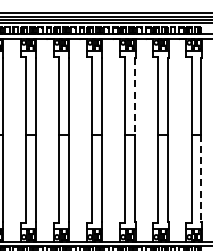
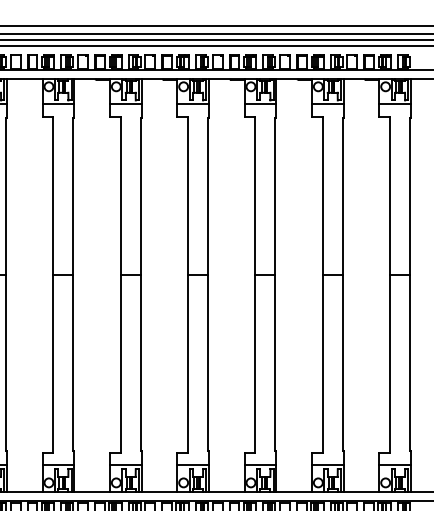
line: (135, 96) -> (276, 196), dashed -> solid
line: (201, 178) -> (410, 363), dashed -> solid

